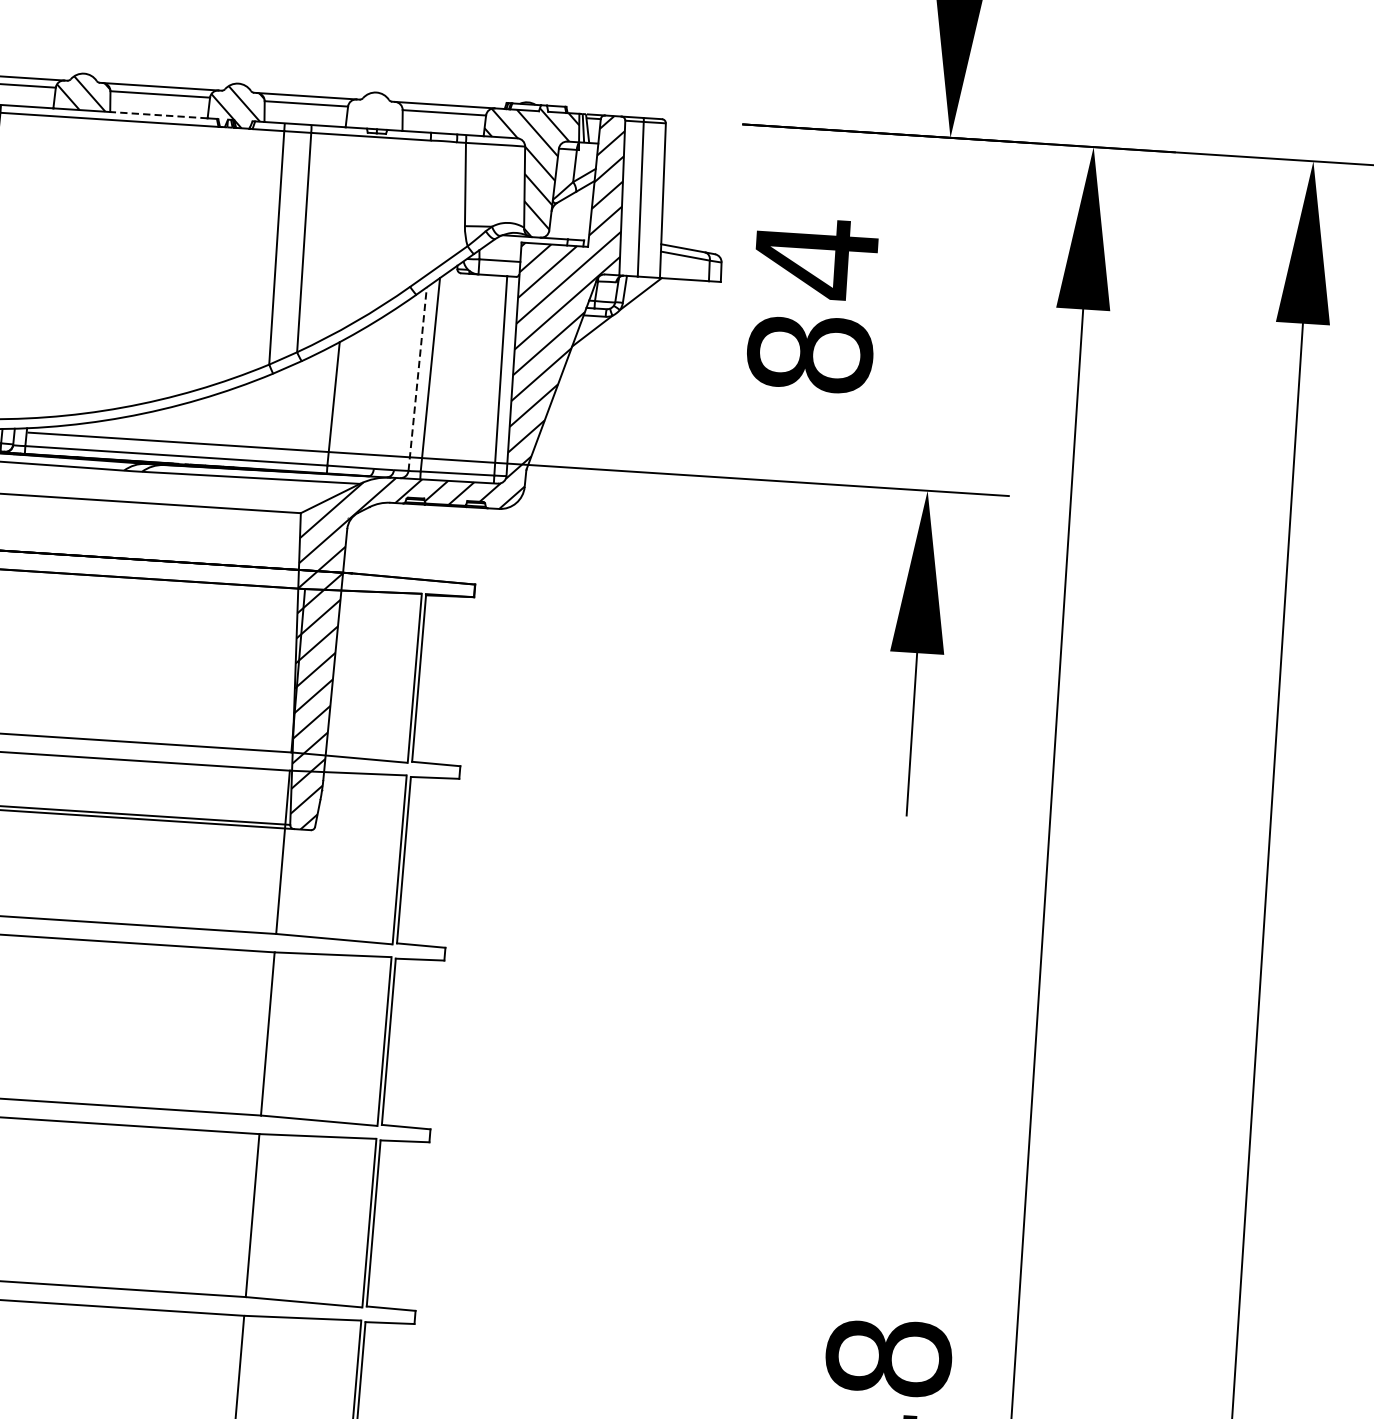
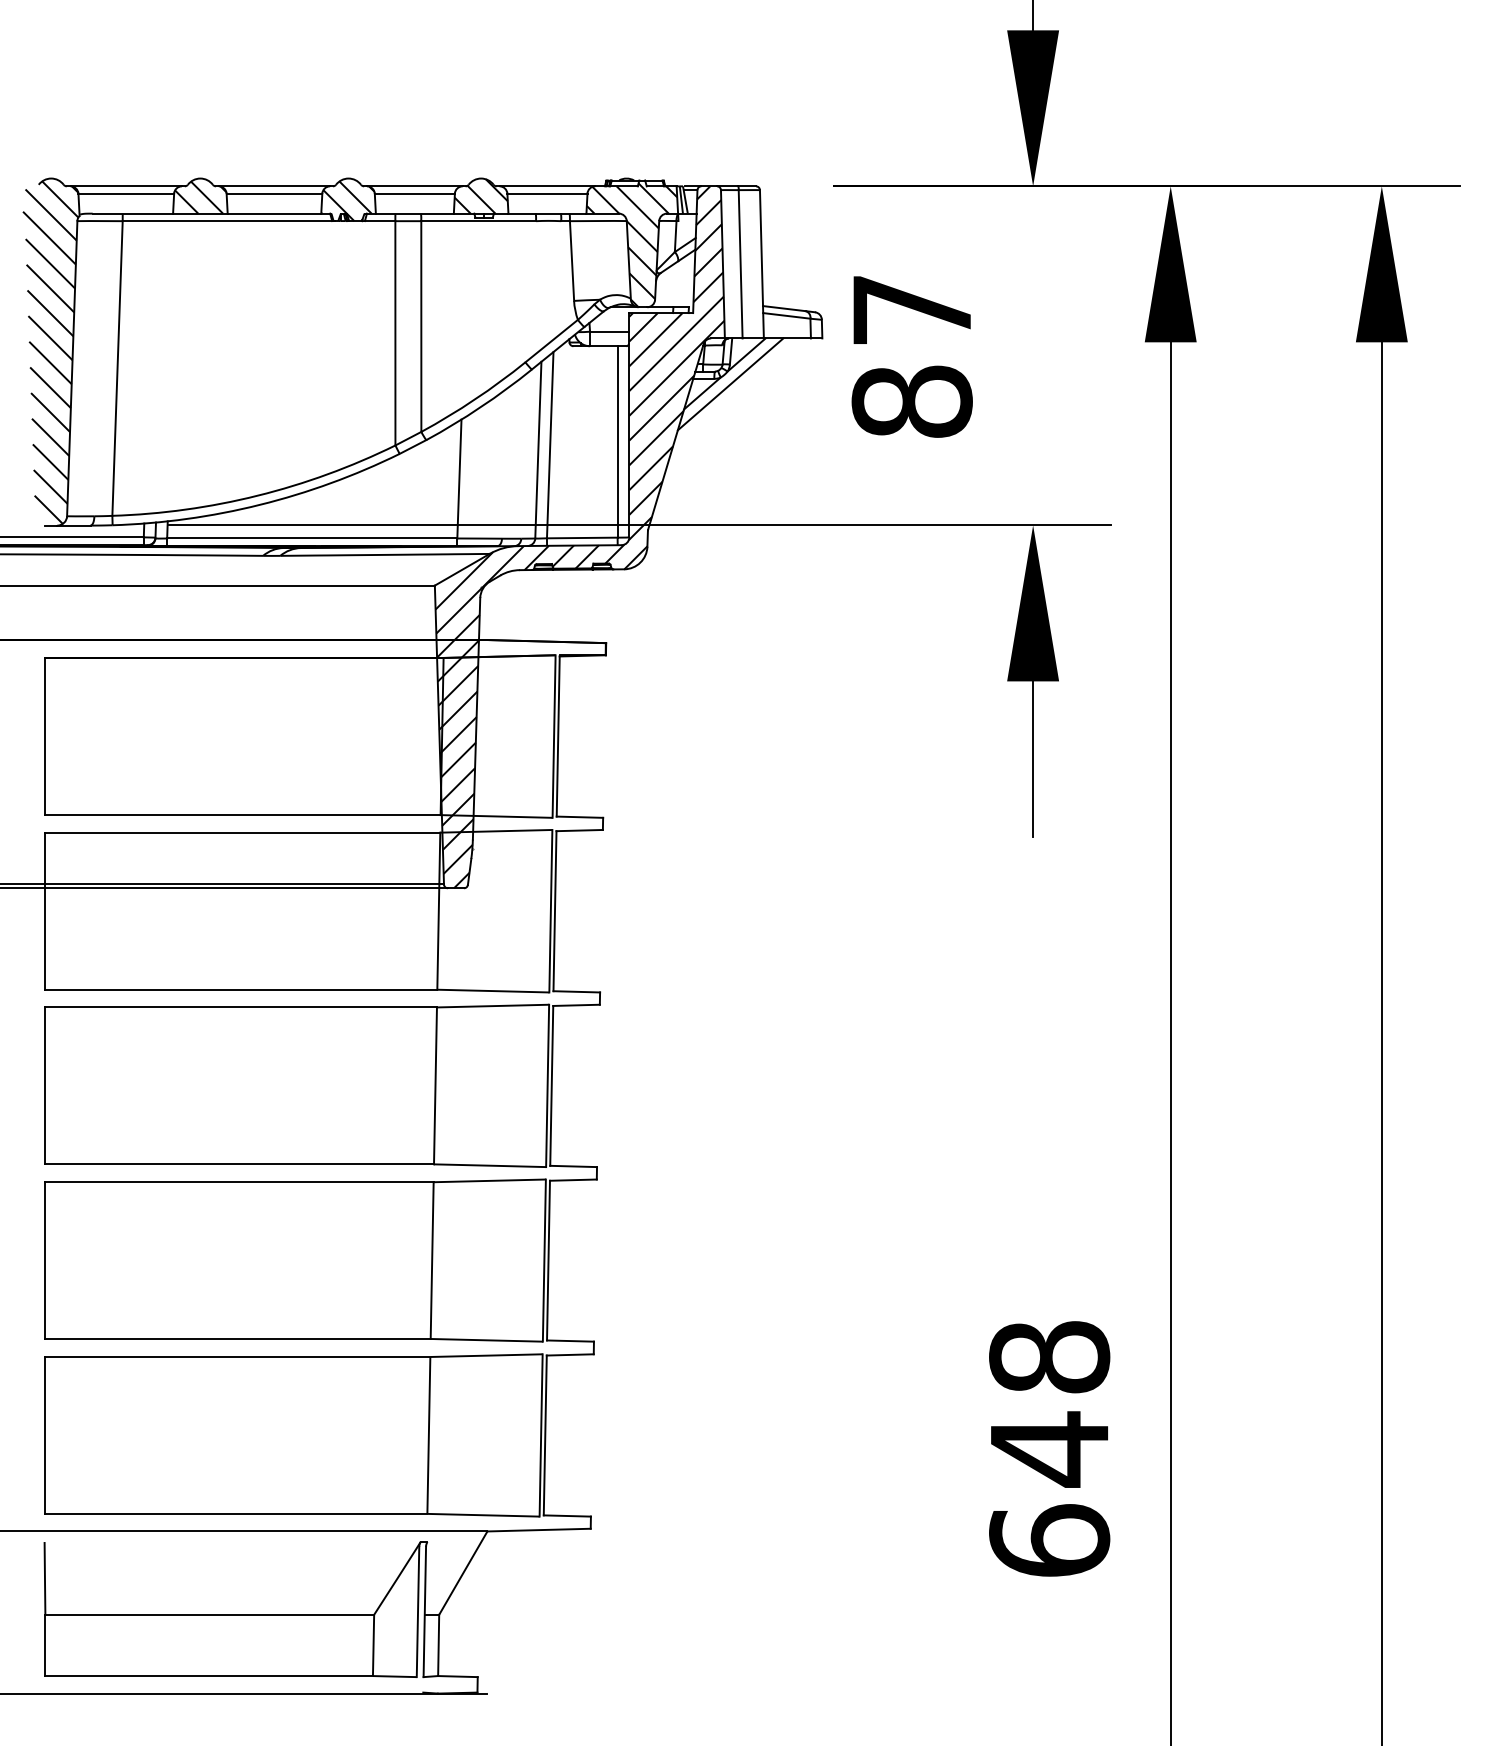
hatch: (374, 111) -> (480, 196), added
line: (158, 115) -> (274, 213), dashed -> solid
text: (815, 258) -> (911, 310), 84 -> 87
line: (622, 323) -> (730, 384), added
line: (417, 378) -> (538, 449), dashed -> solid

